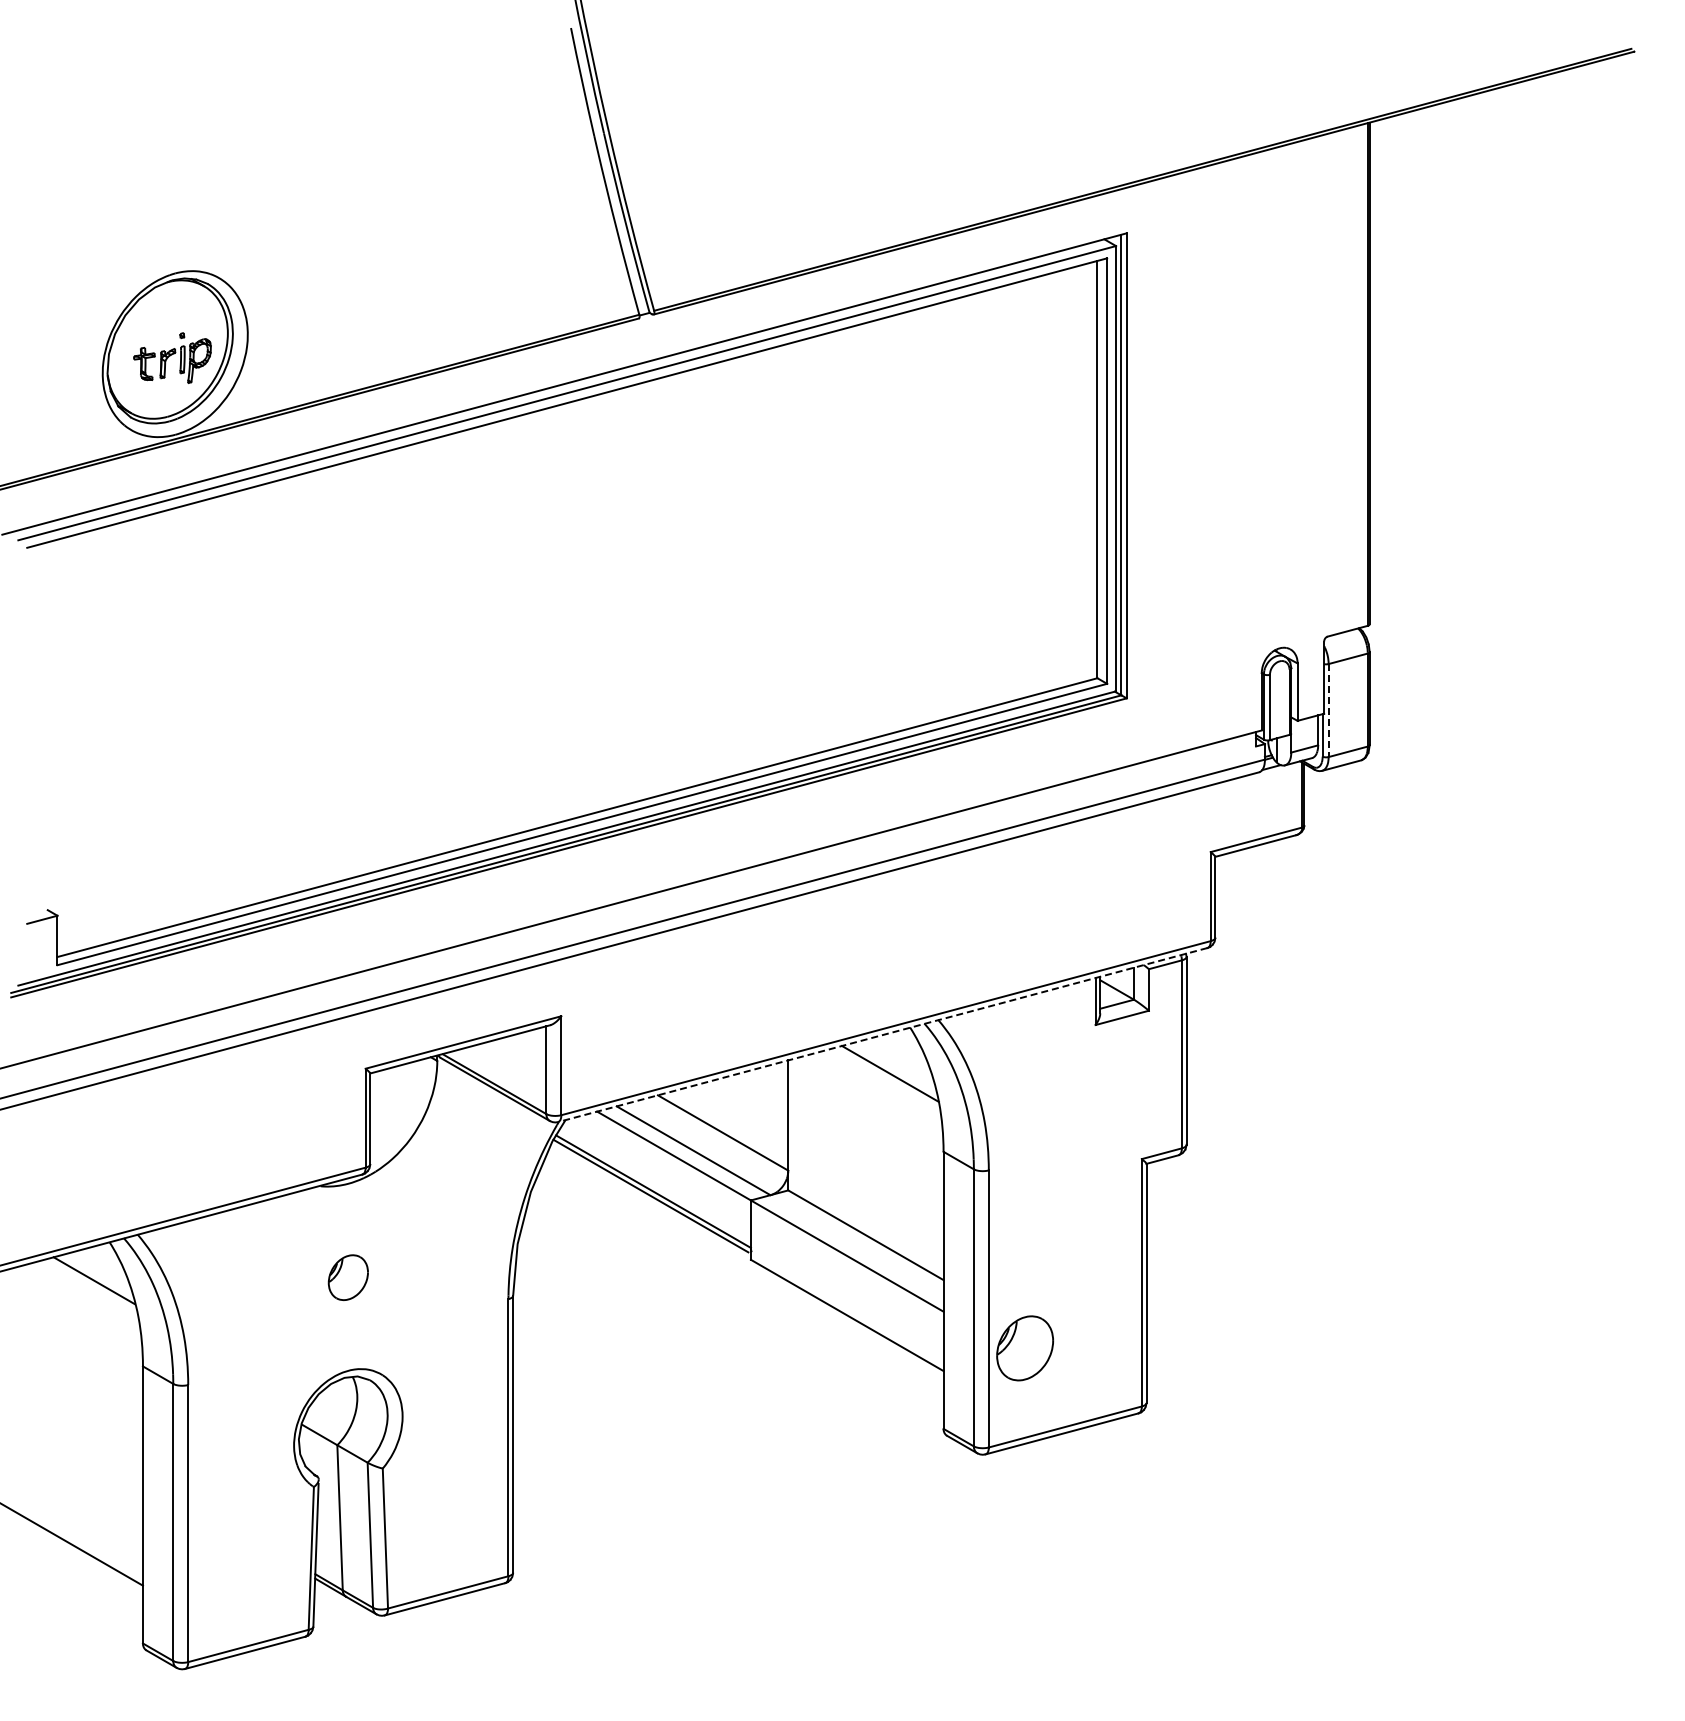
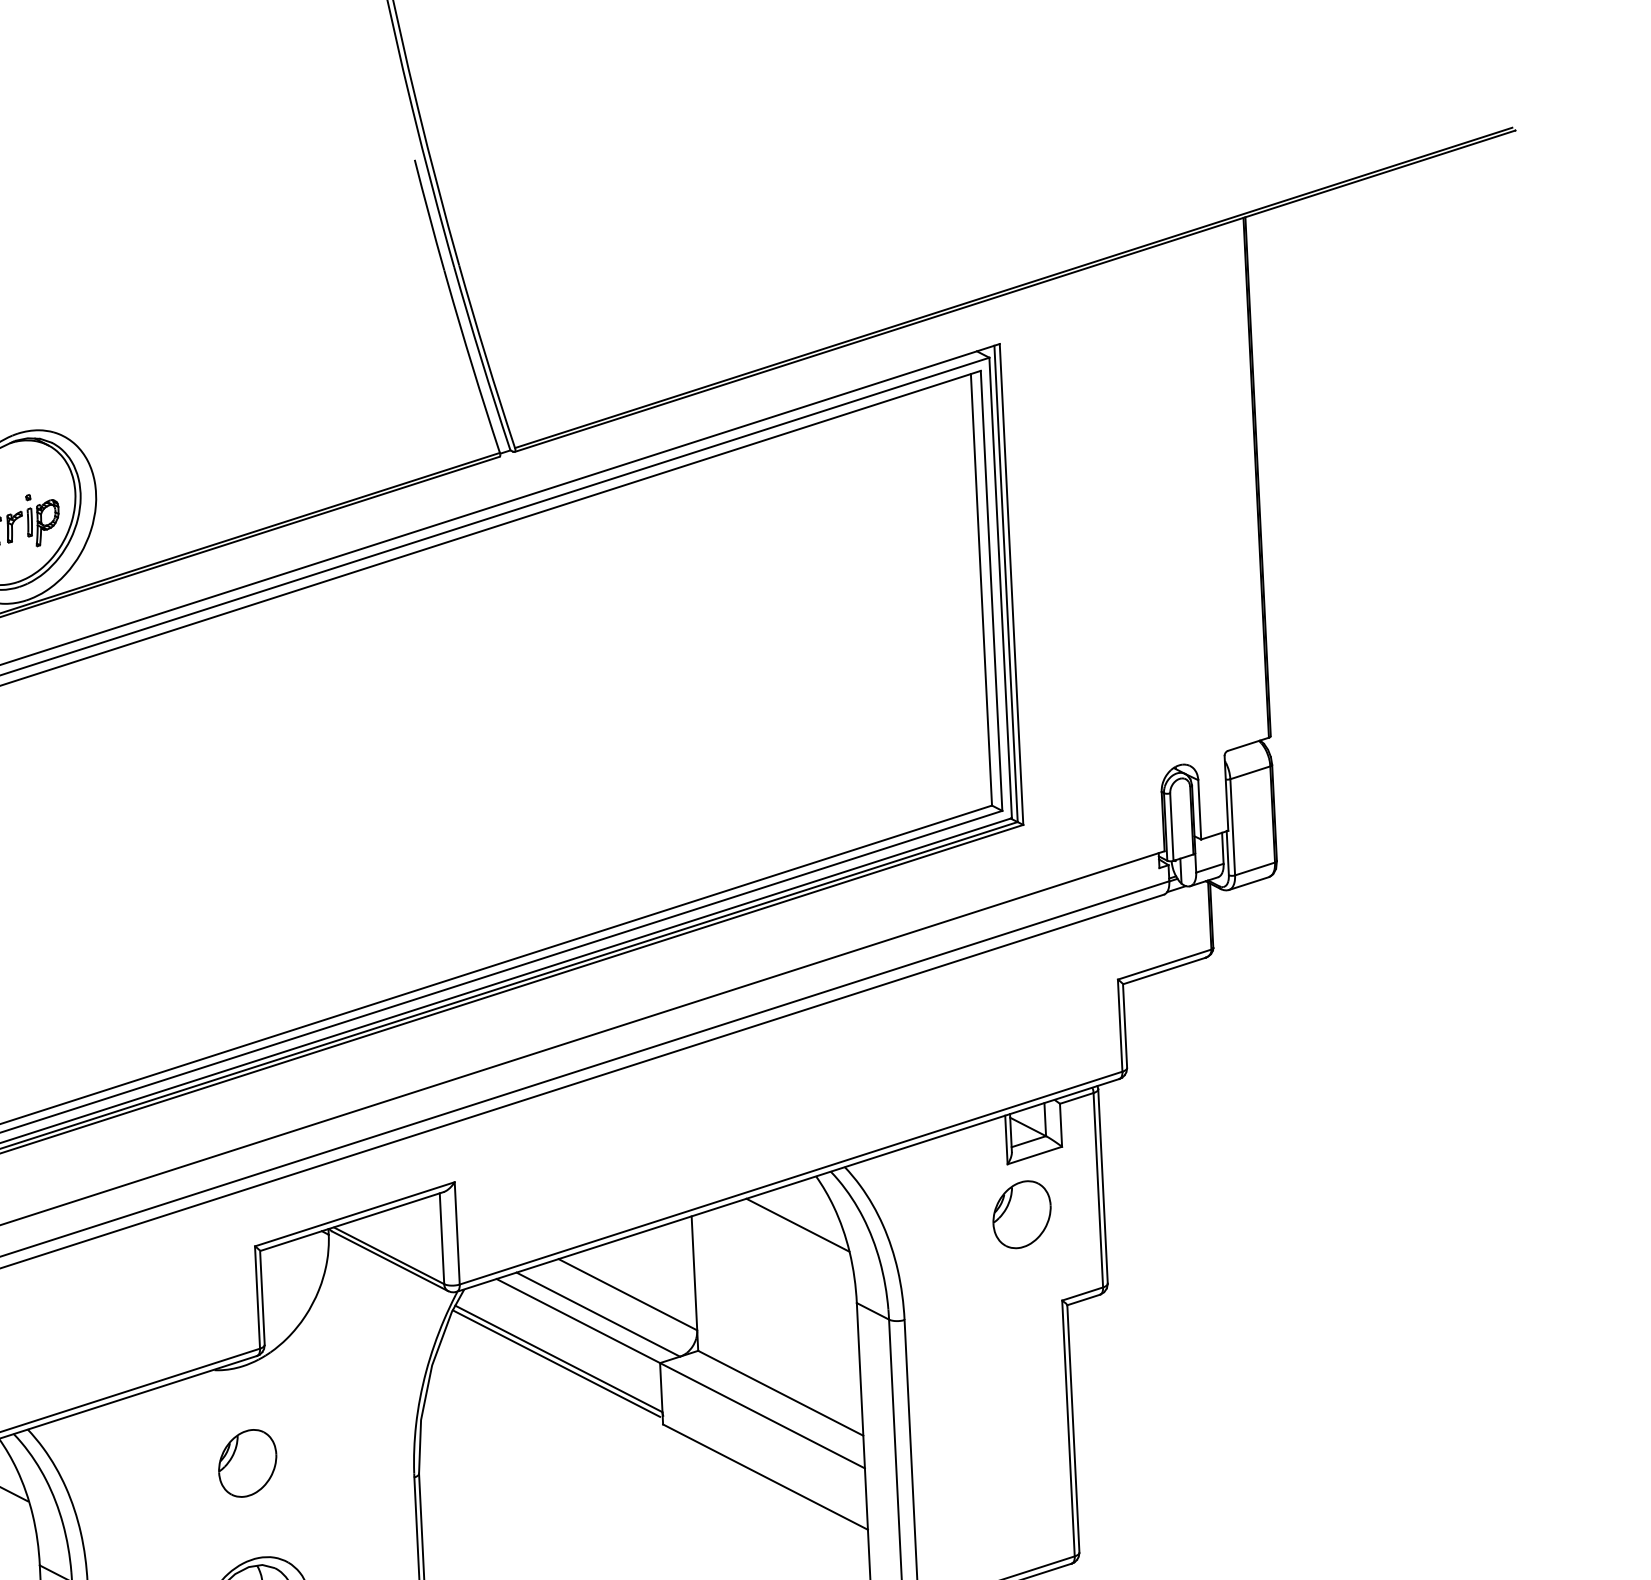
line: (1328, 710) -> (1232, 827), dashed -> solid
line: (882, 1035) -> (787, 1185), dashed -> solid
part: (348, 1277) -> (247, 1463), size x1.43
part: (1024, 1348) -> (1021, 1214), moved

